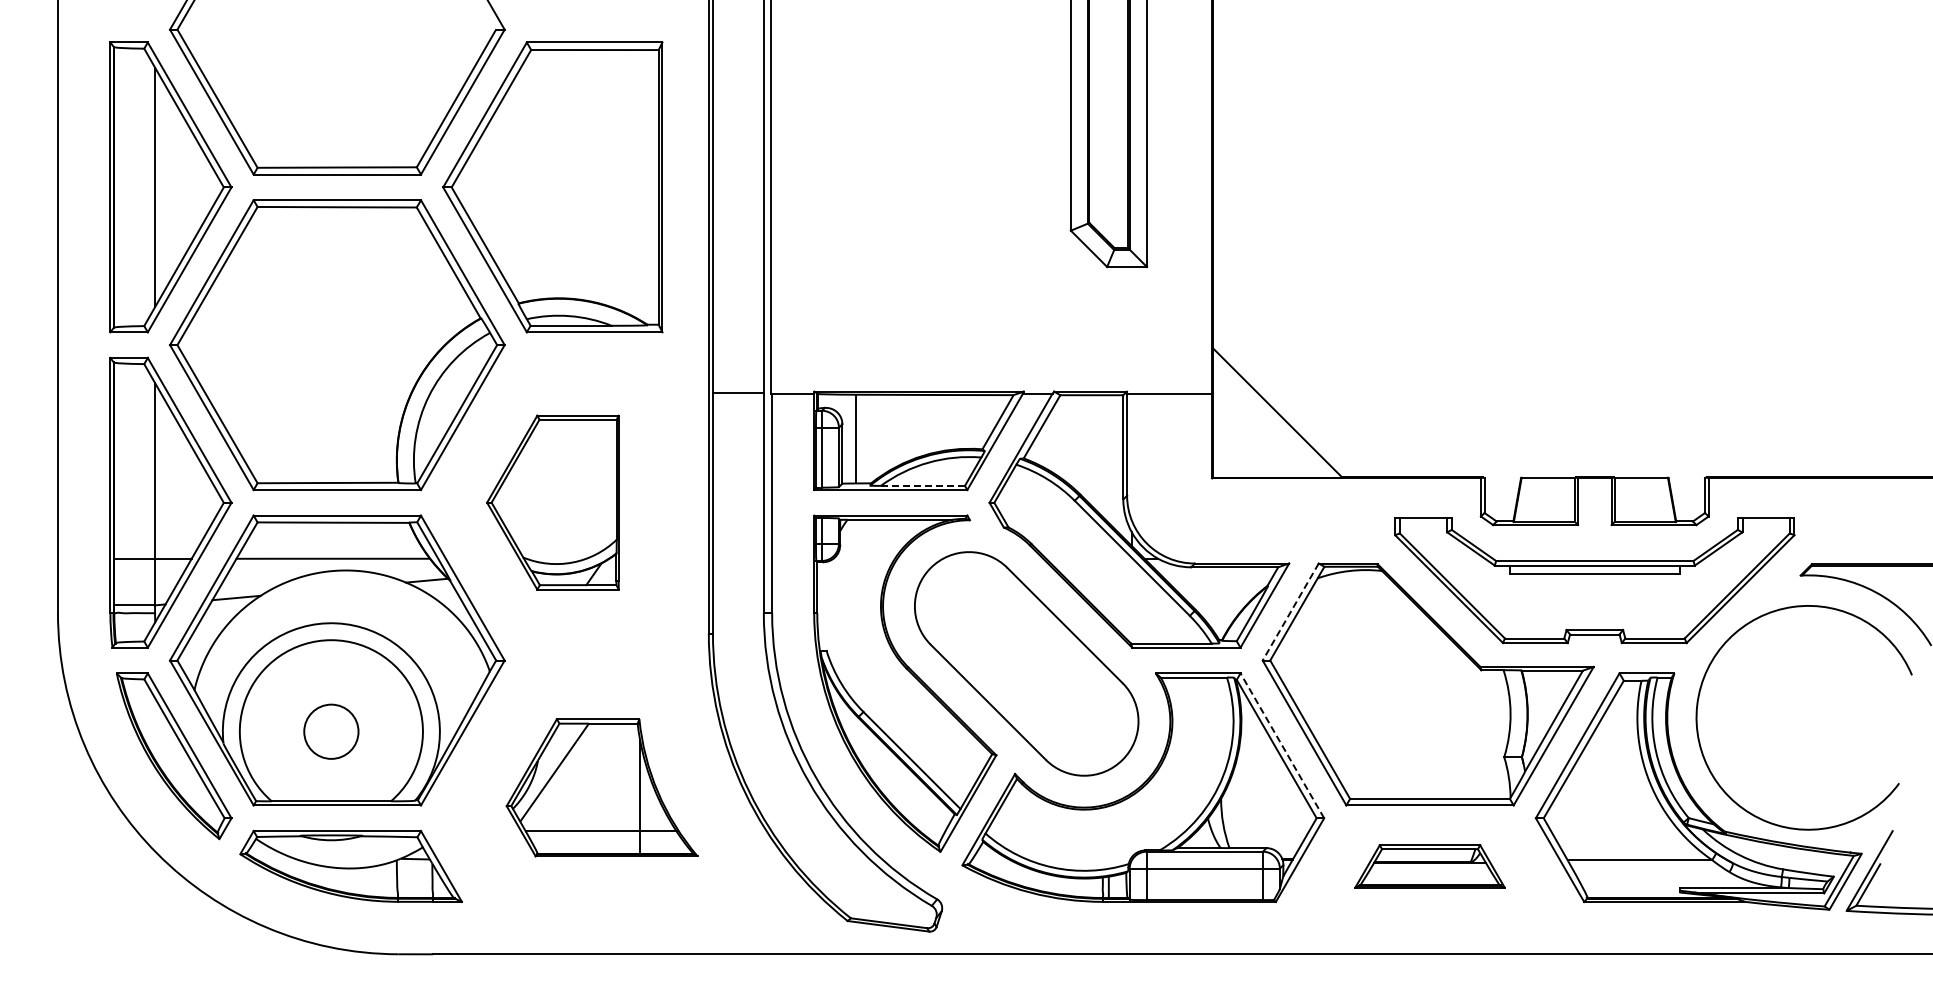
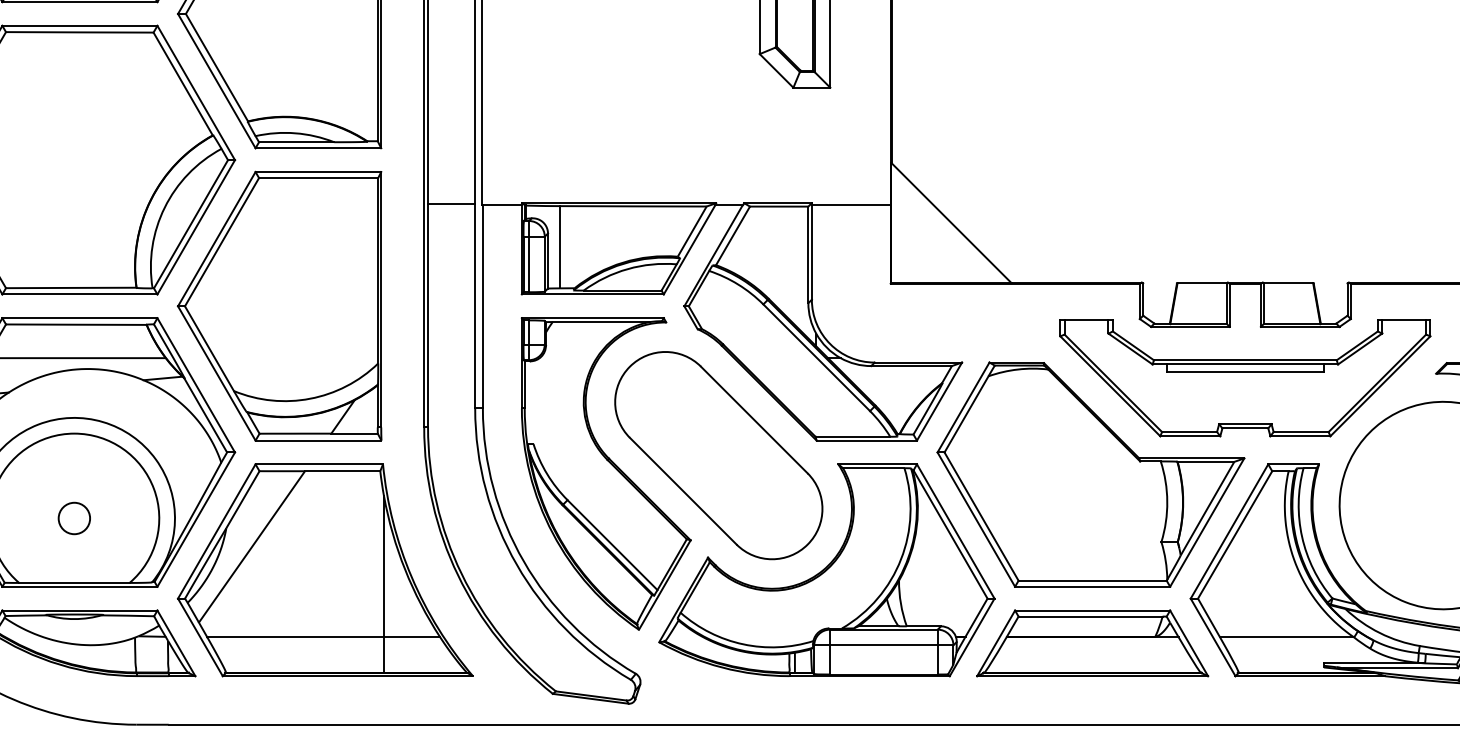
line: (922, 485) -> (622, 290), dashed -> solid
part: (552, 502) -> (279, 306), size x1.67
line: (1290, 612) -> (963, 407), dashed -> solid
circle: (331, 731) -> (74, 518), size x0.62
line: (1282, 745) -> (955, 531), dashed -> solid
part: (601, 787) -> (324, 570), size x1.67
part: (1429, 866) -> (1092, 643), size x1.67

